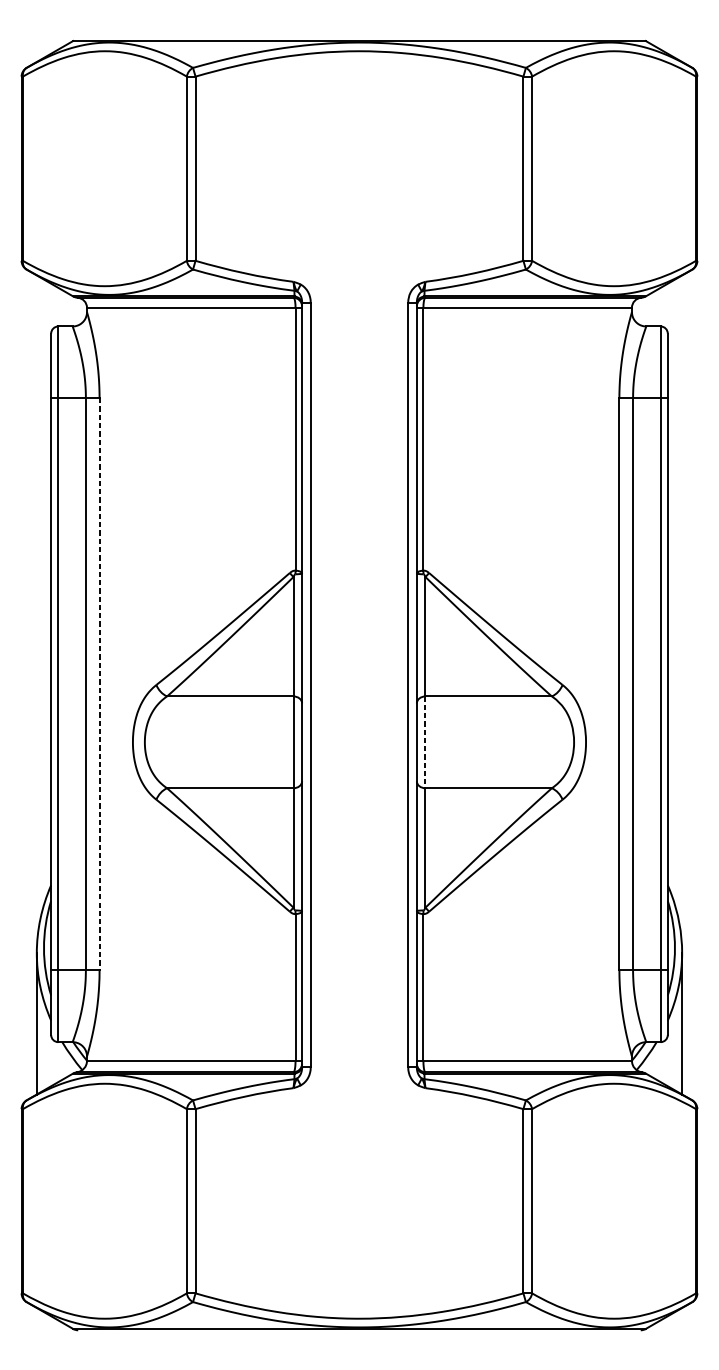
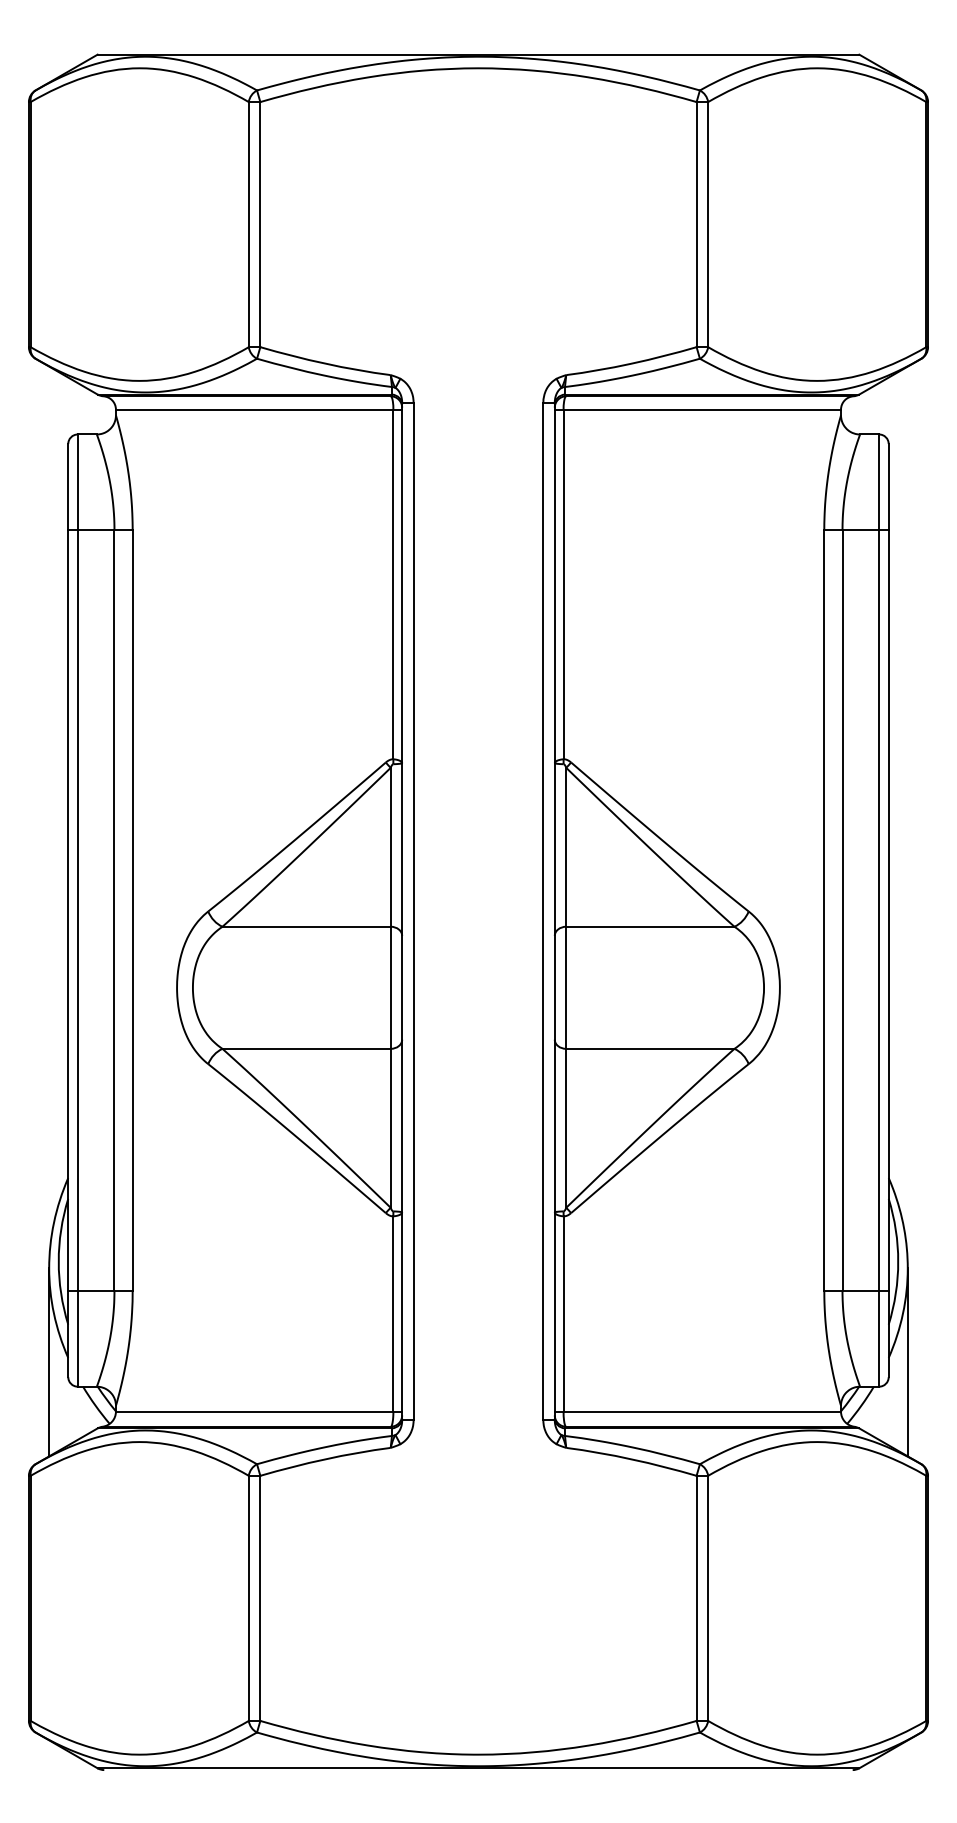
line: (99, 684) -> (132, 910), dashed -> solid
line: (425, 742) -> (566, 988), dashed -> solid

